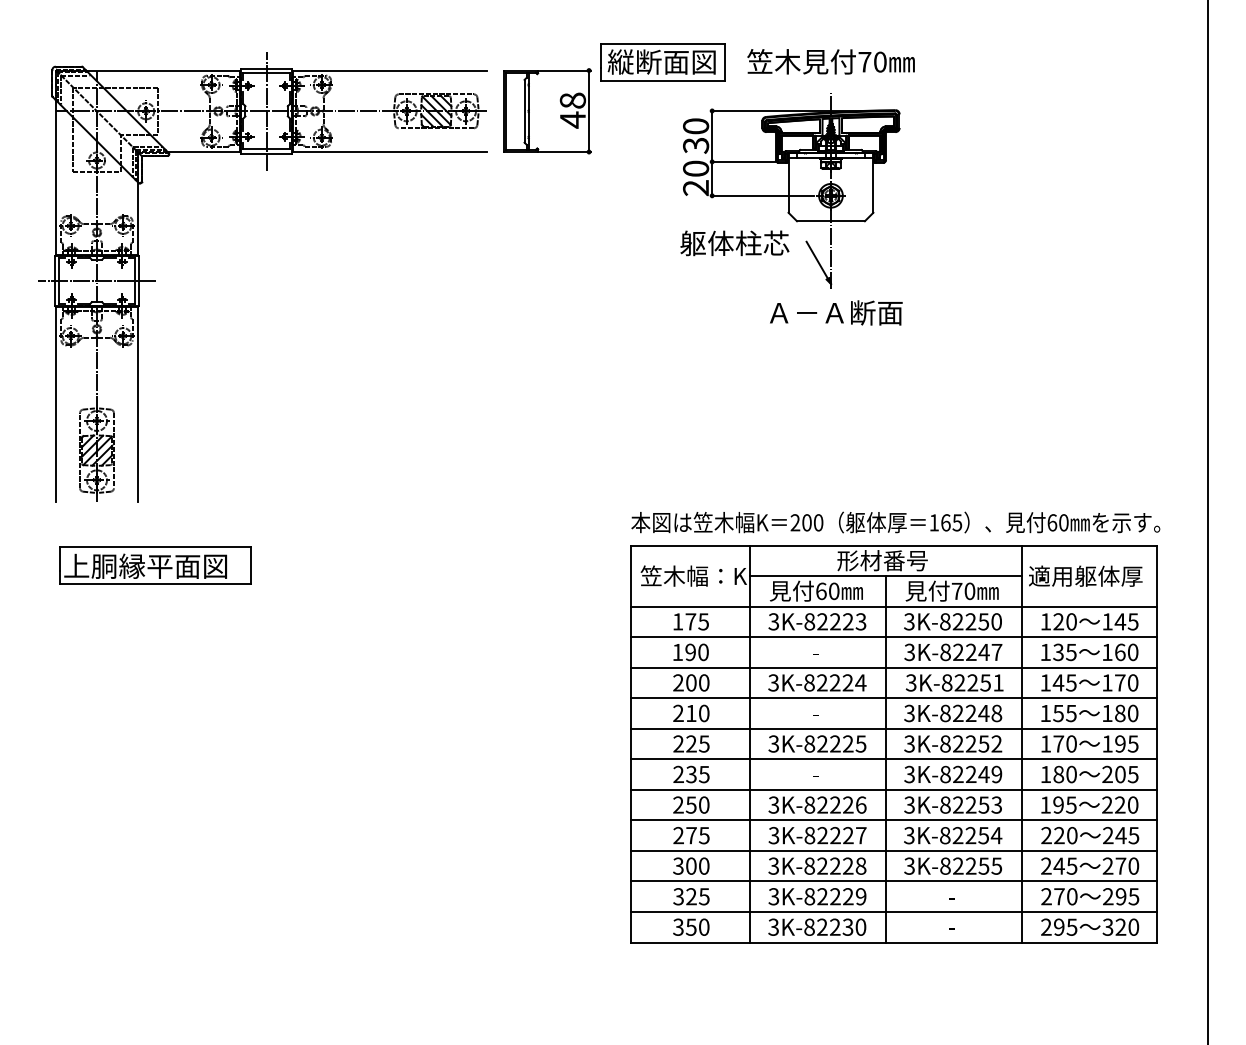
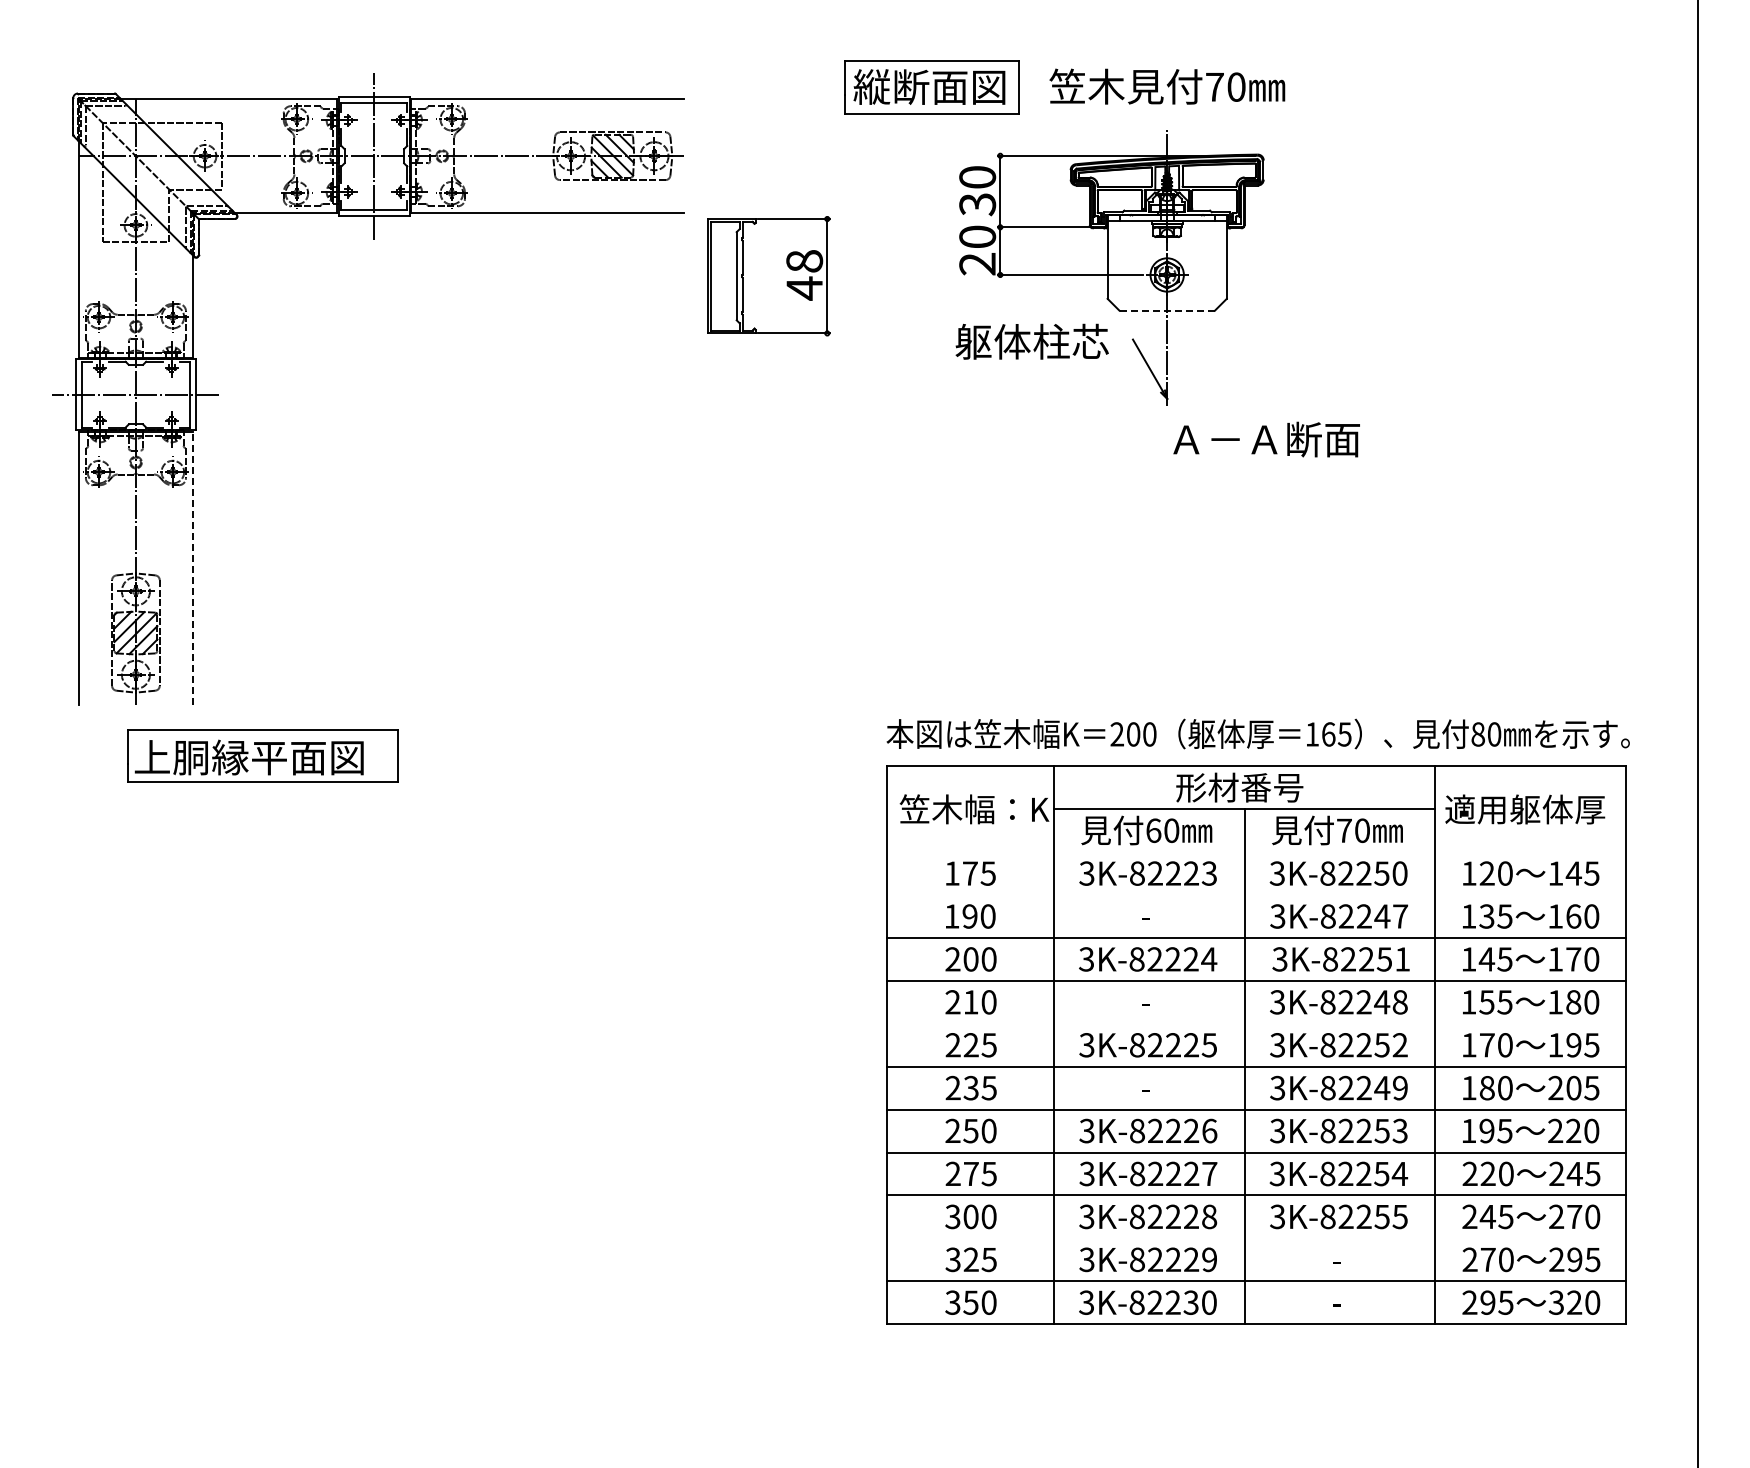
part: (547, 111) -> (768, 276), moved
line: (831, 221) -> (1167, 310), solid -> dashed
text: (836, 312) -> (1266, 439), moved
line: (137, 404) -> (193, 567), solid -> dashed
text: (1052, 522) -> (1478, 734), 60 -> 80
part: (155, 564) -> (262, 755), moved
line: (893, 606) -> (1255, 852), removed
line: (893, 637) -> (1255, 895), removed
line: (893, 728) -> (1255, 1023), removed
line: (893, 881) -> (1255, 1238), removed

